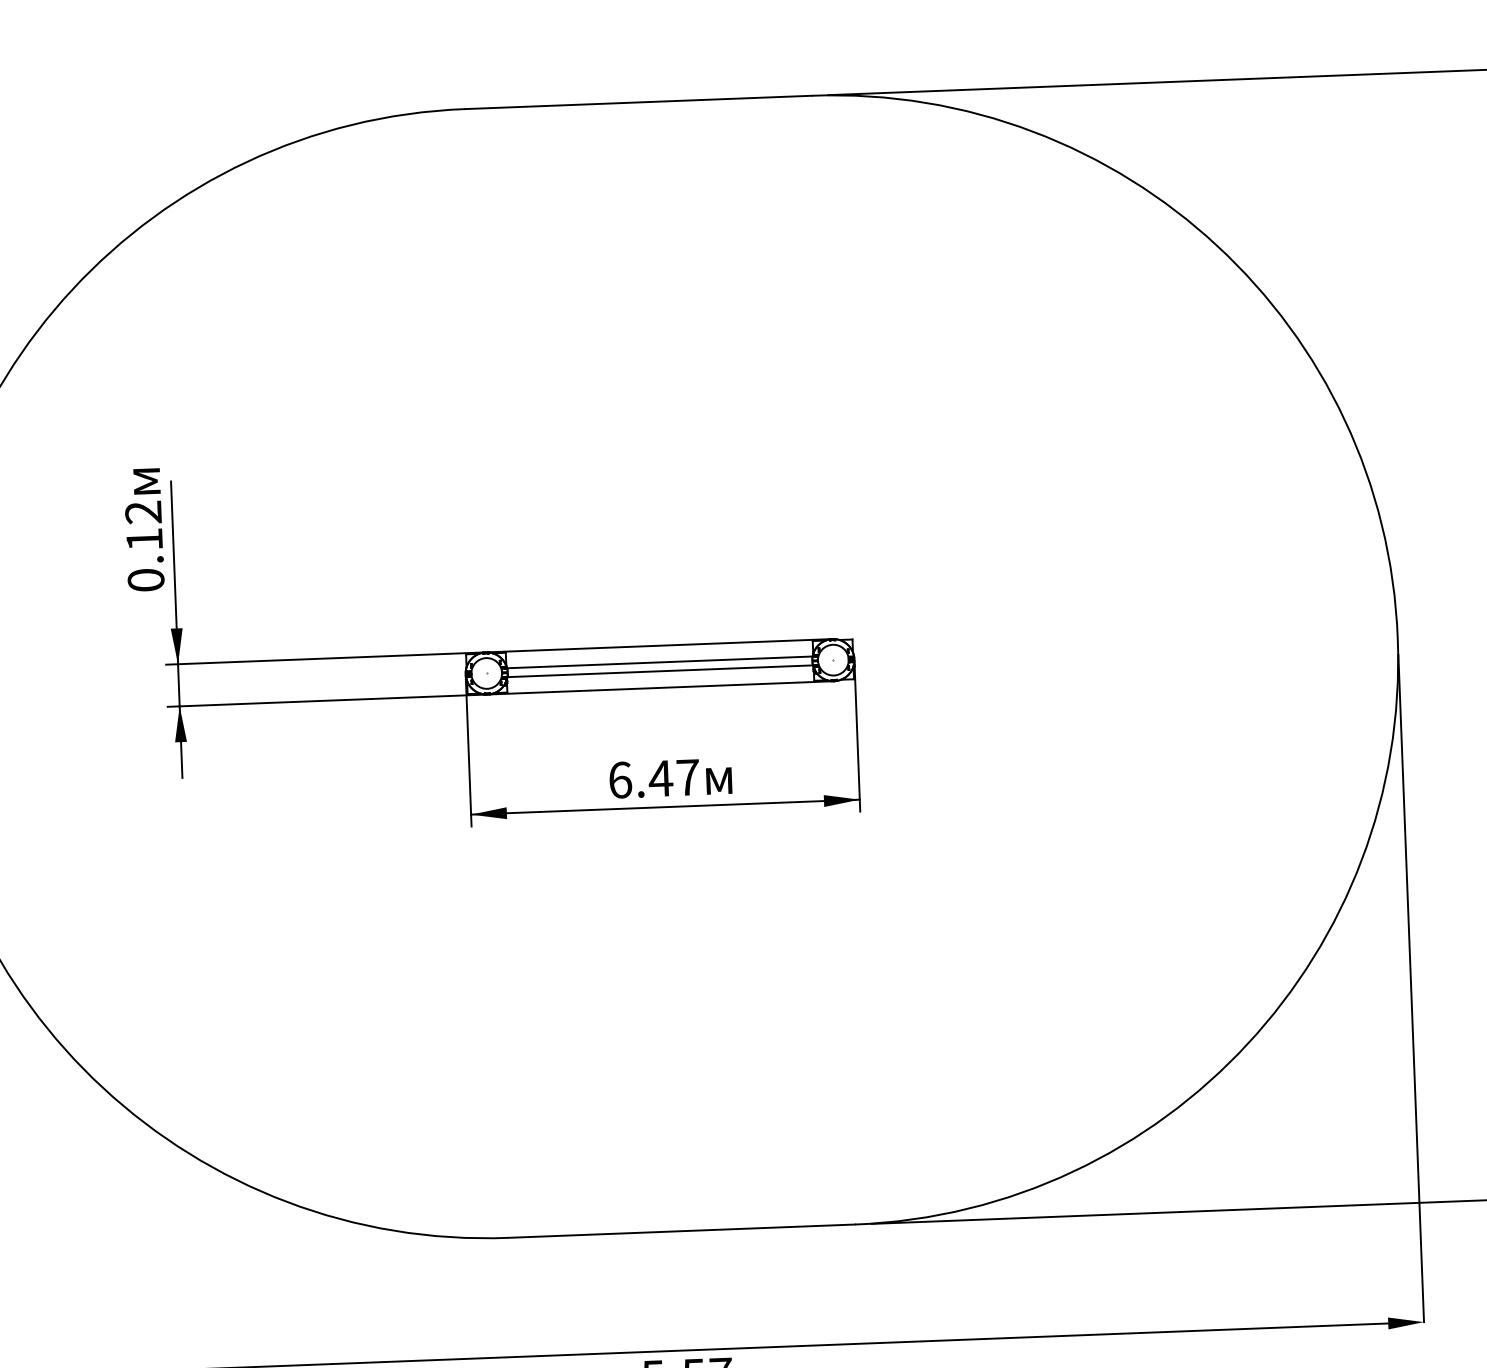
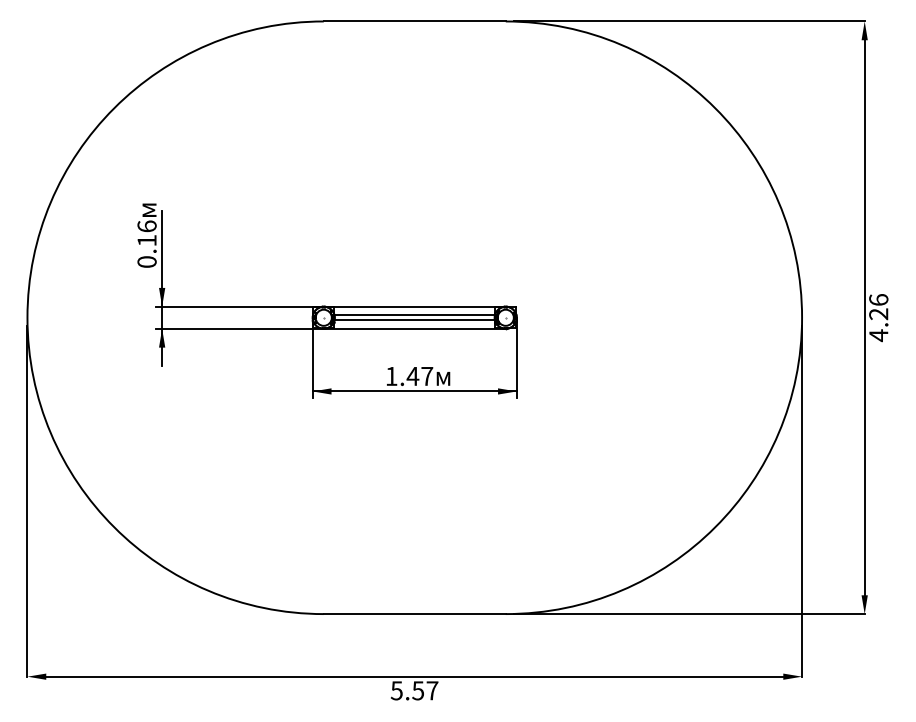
text: (142, 512) -> (146, 226), 0.12 -> 0.16
text: (620, 780) -> (391, 376), 6.47 -> 1.47

